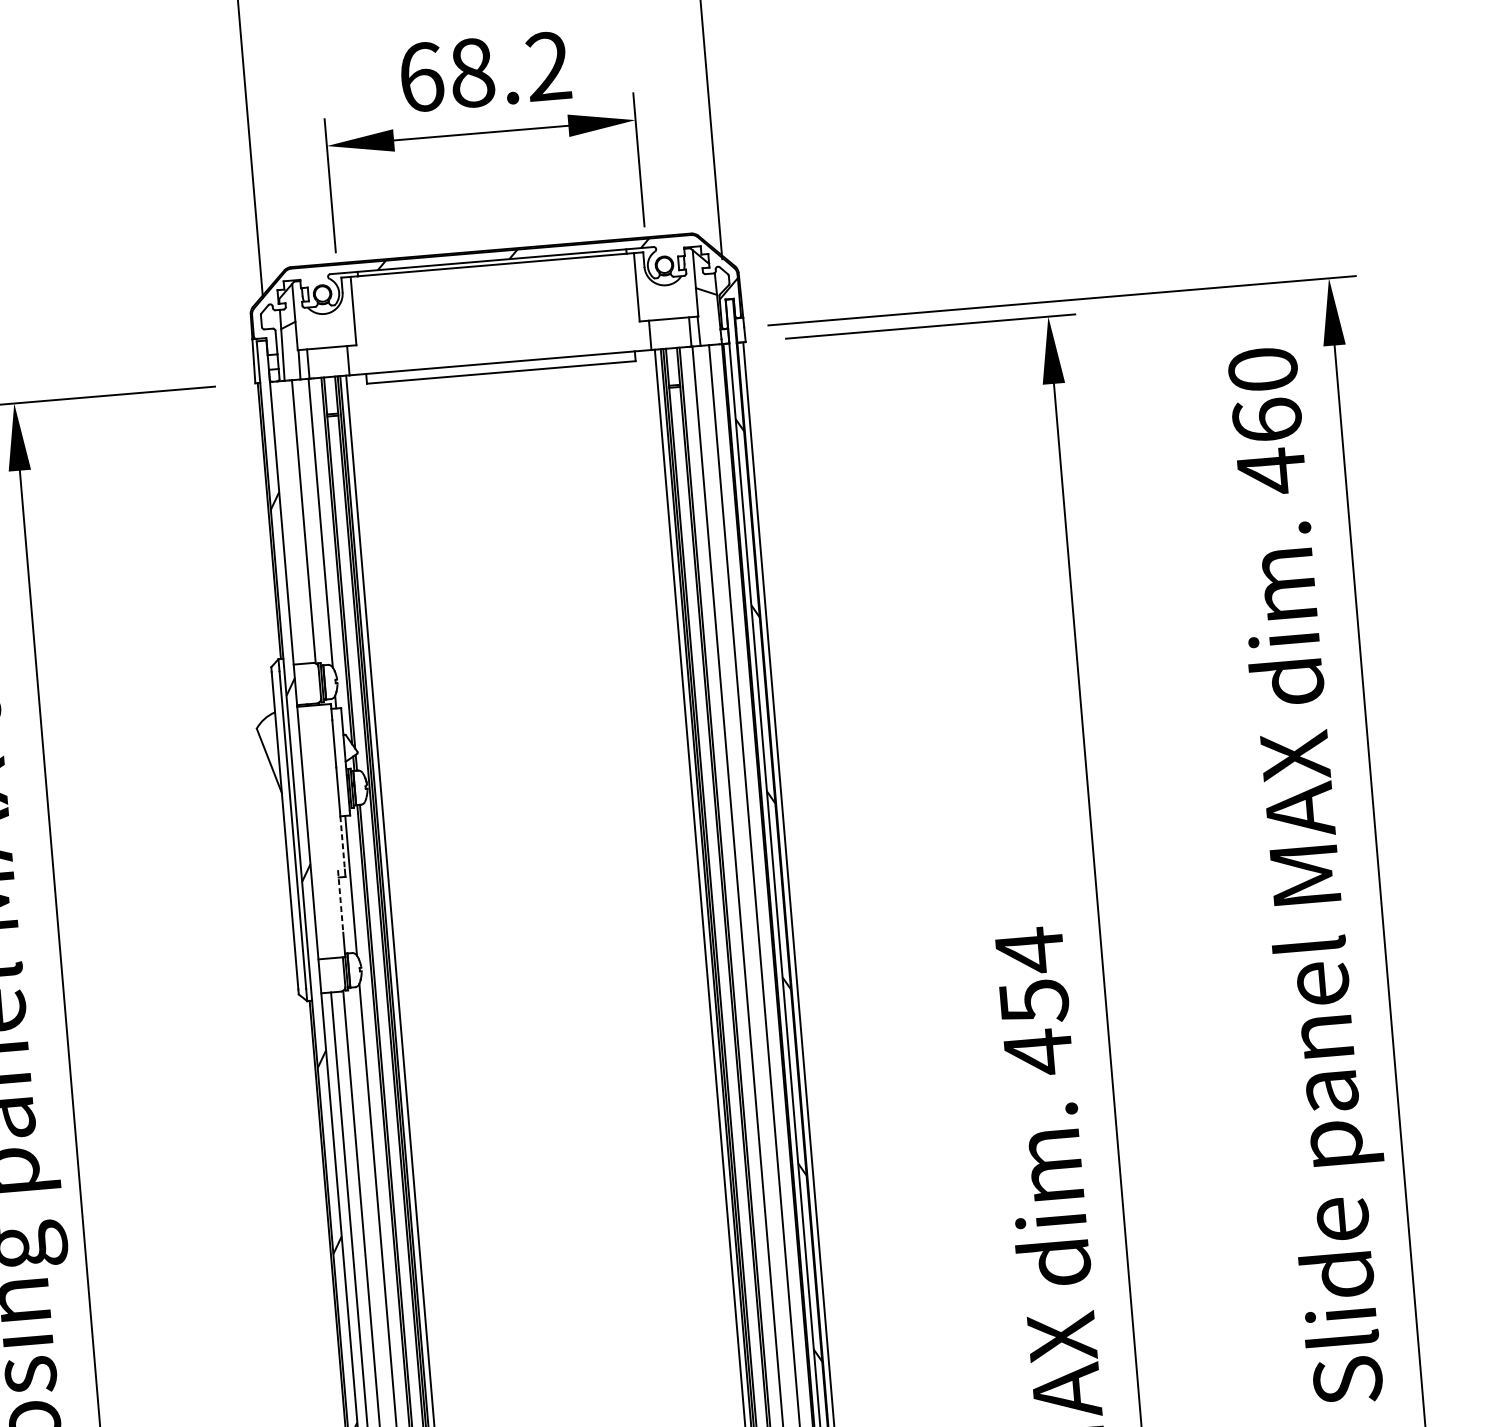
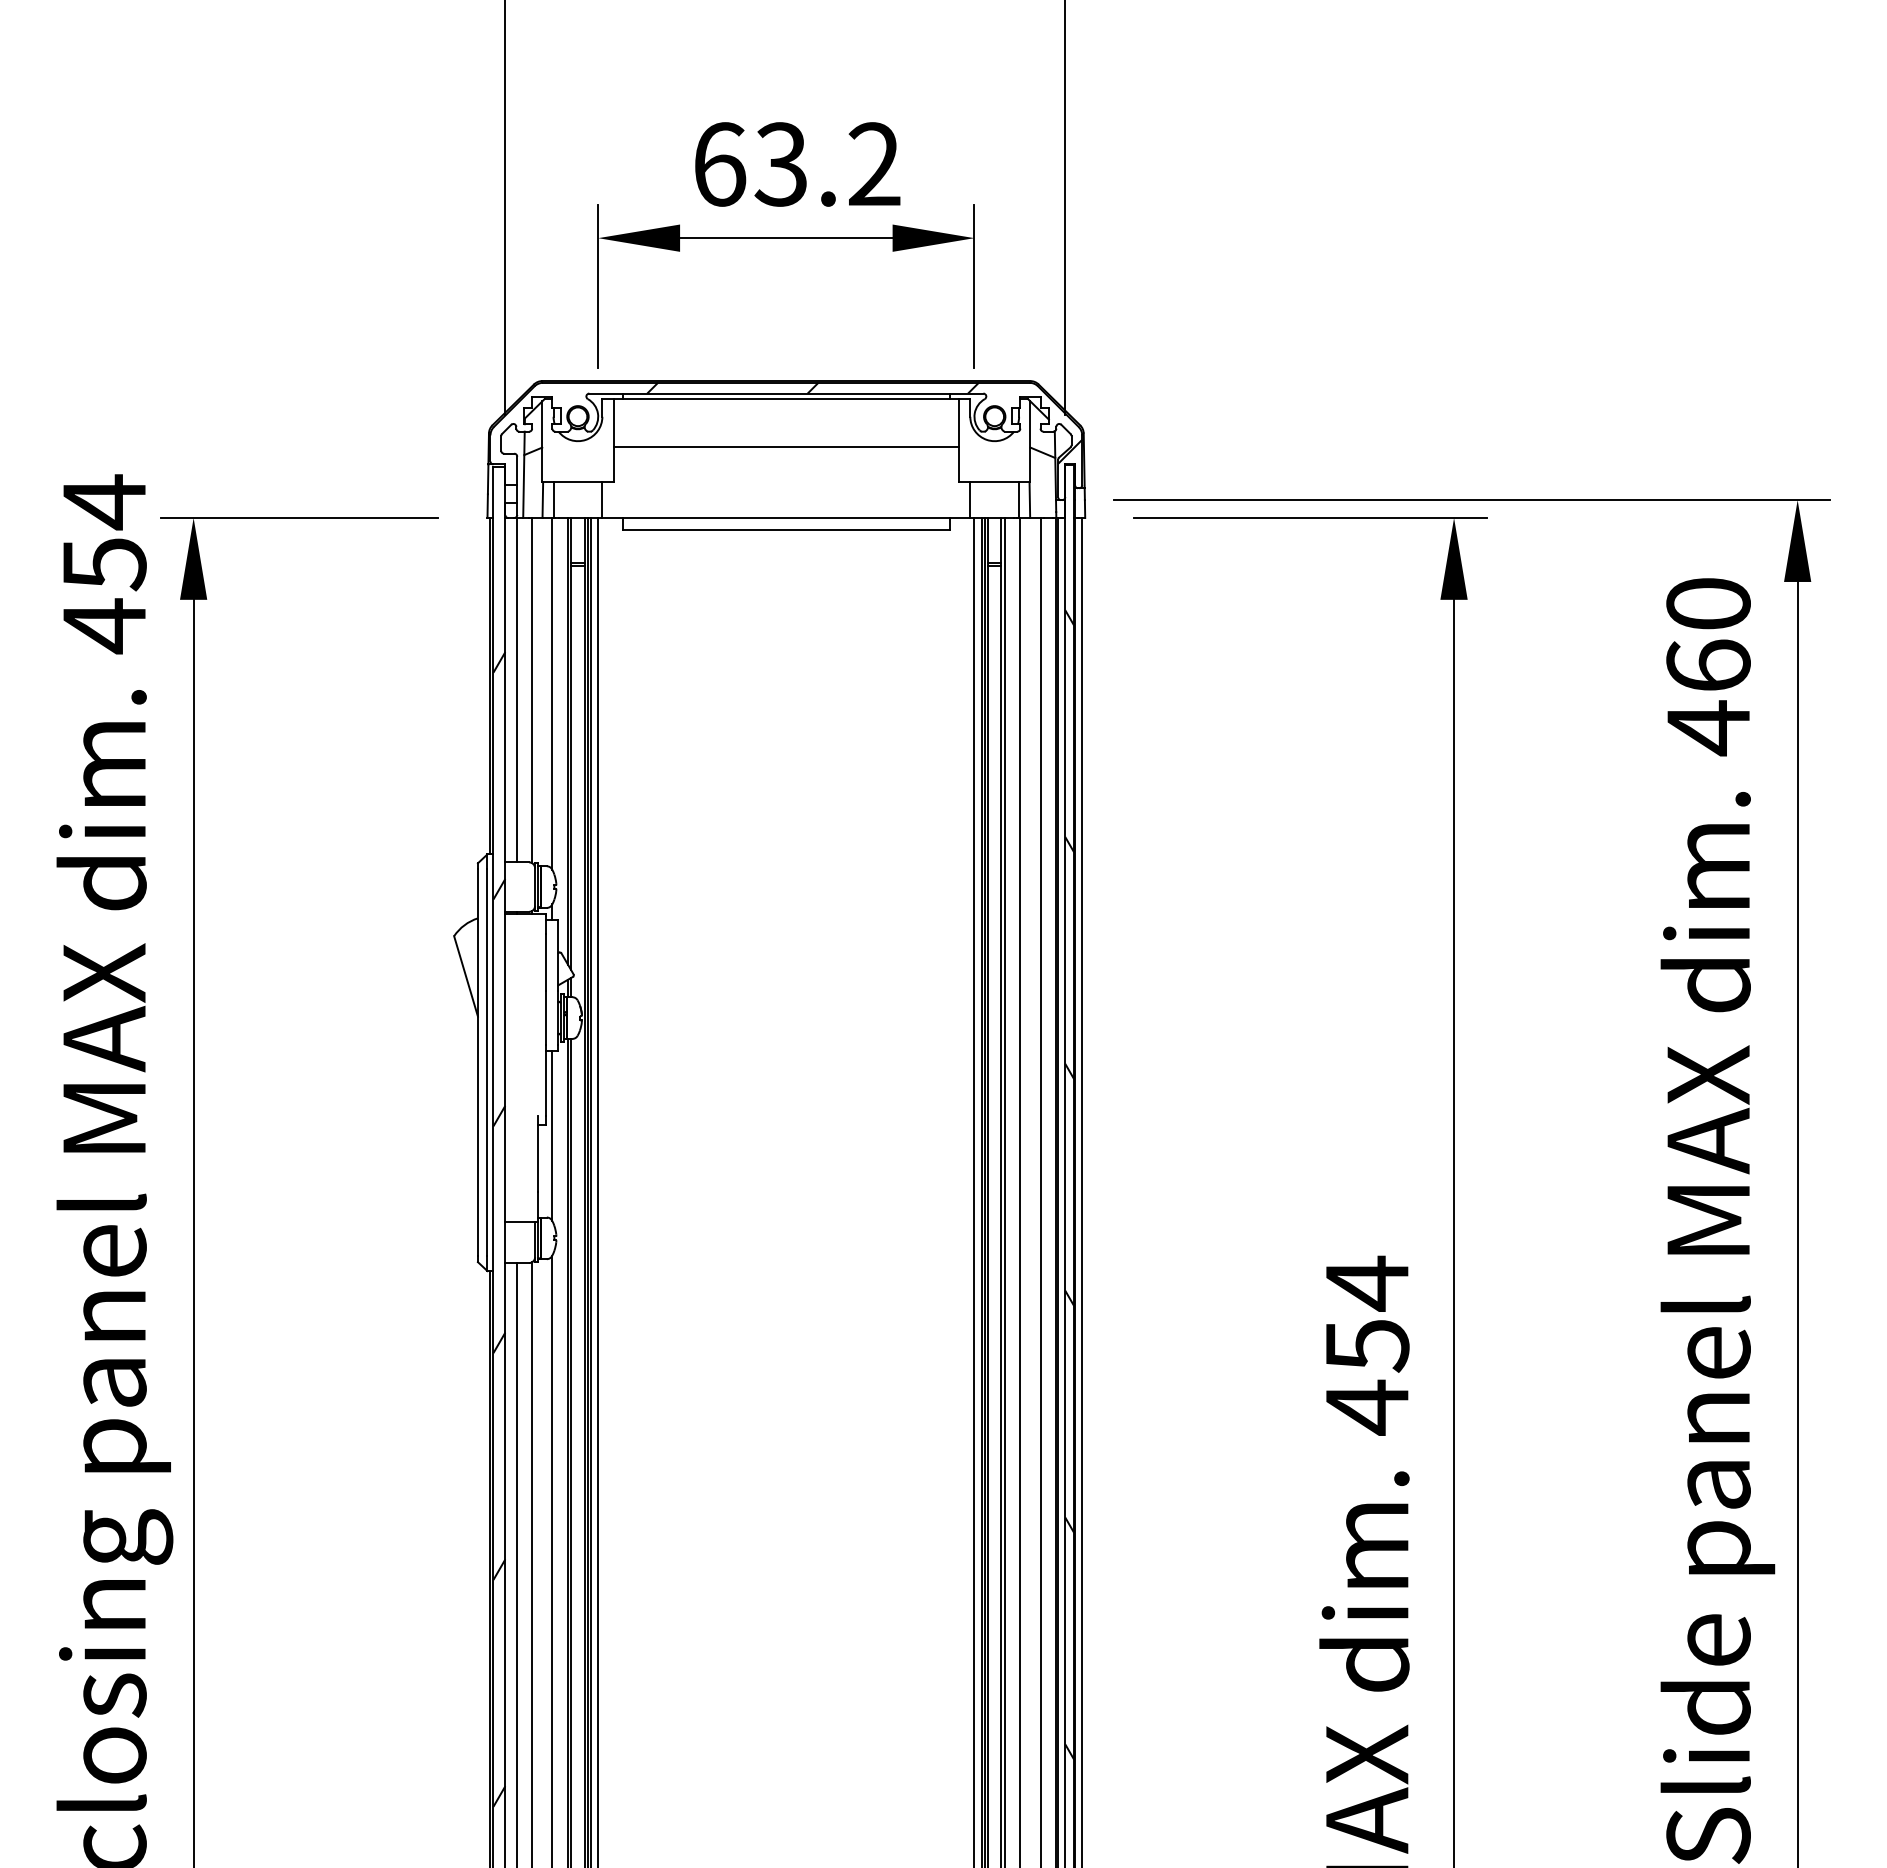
text: (471, 73) -> (780, 164), 68.2 -> 63.2
line: (495, 304) -> (786, 446), added
line: (291, 522) -> (517, 690), added
line: (342, 843) -> (546, 1083), dashed -> solid
line: (341, 901) -> (538, 1154), dashed -> solid

